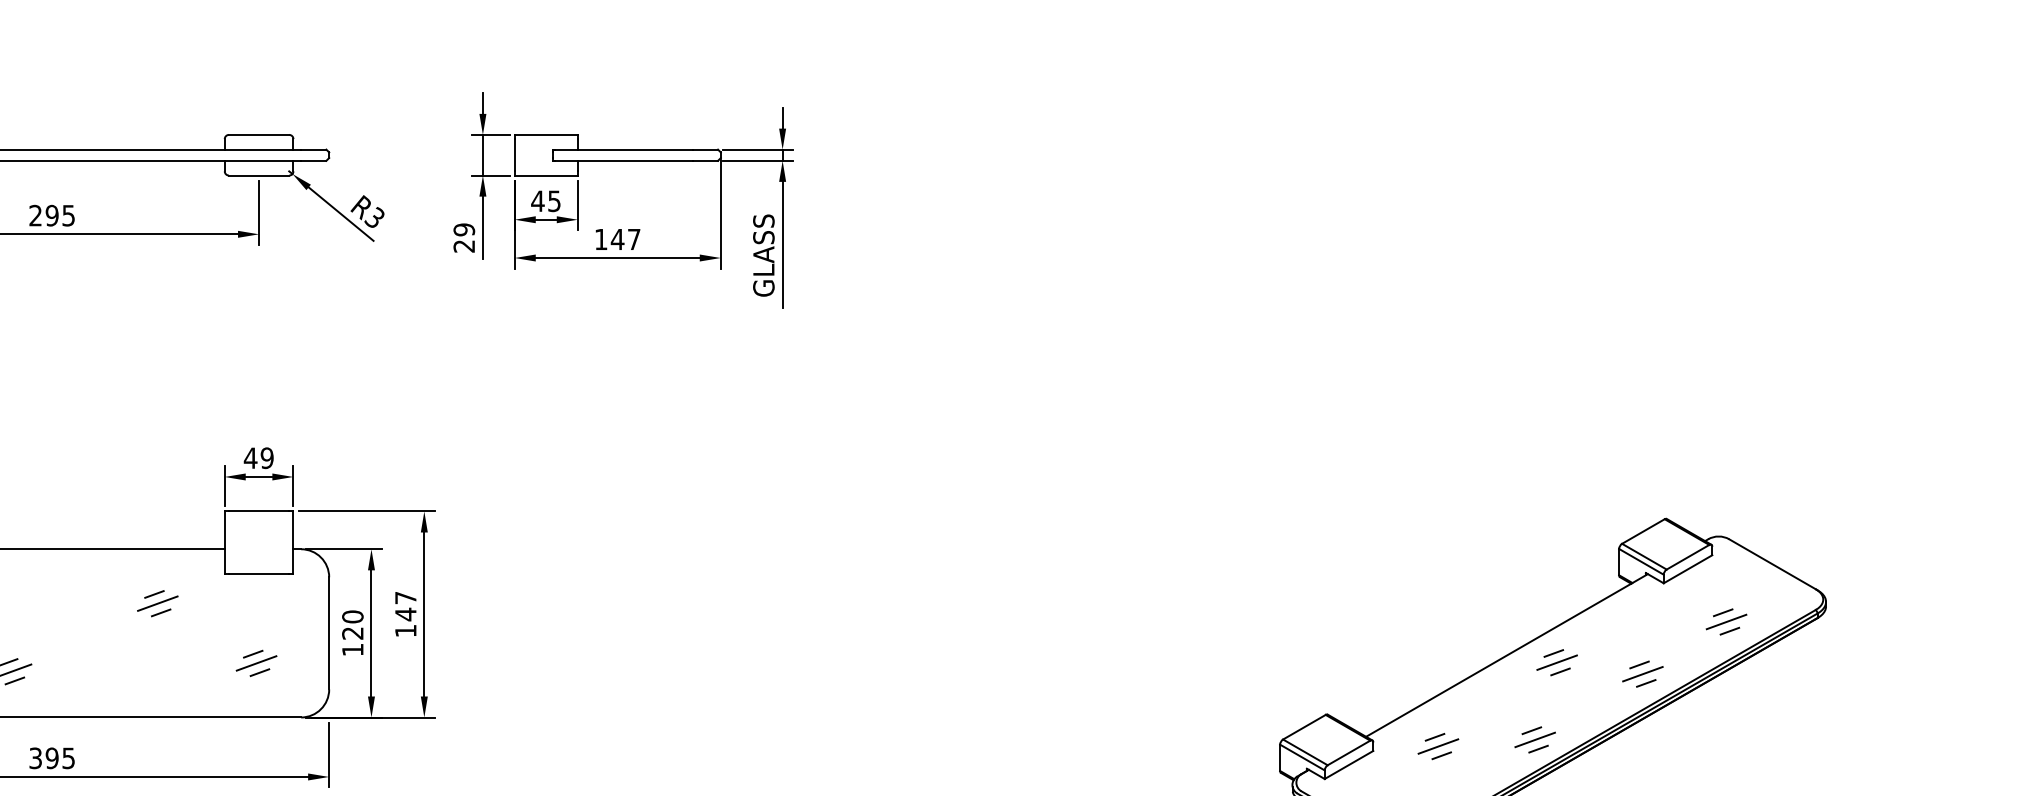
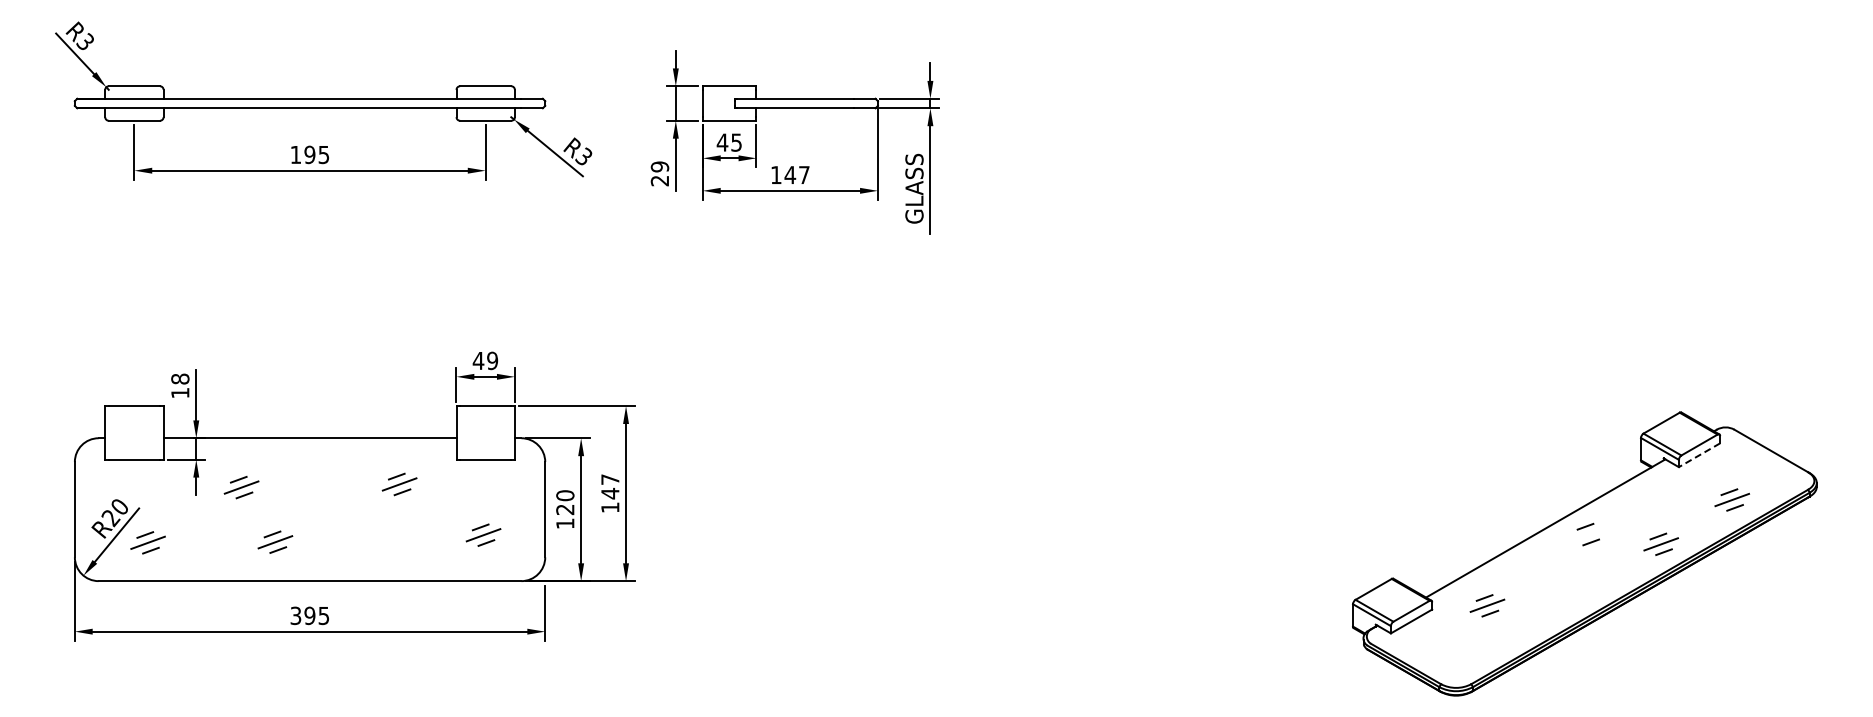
text: (35, 215) -> (295, 154), 295 -> 195
line: (1687, 569) -> (1699, 455), solid -> dashed
line: (1557, 662) -> (1588, 534), removed
part: (1534, 739) -> (1569, 599), removed

